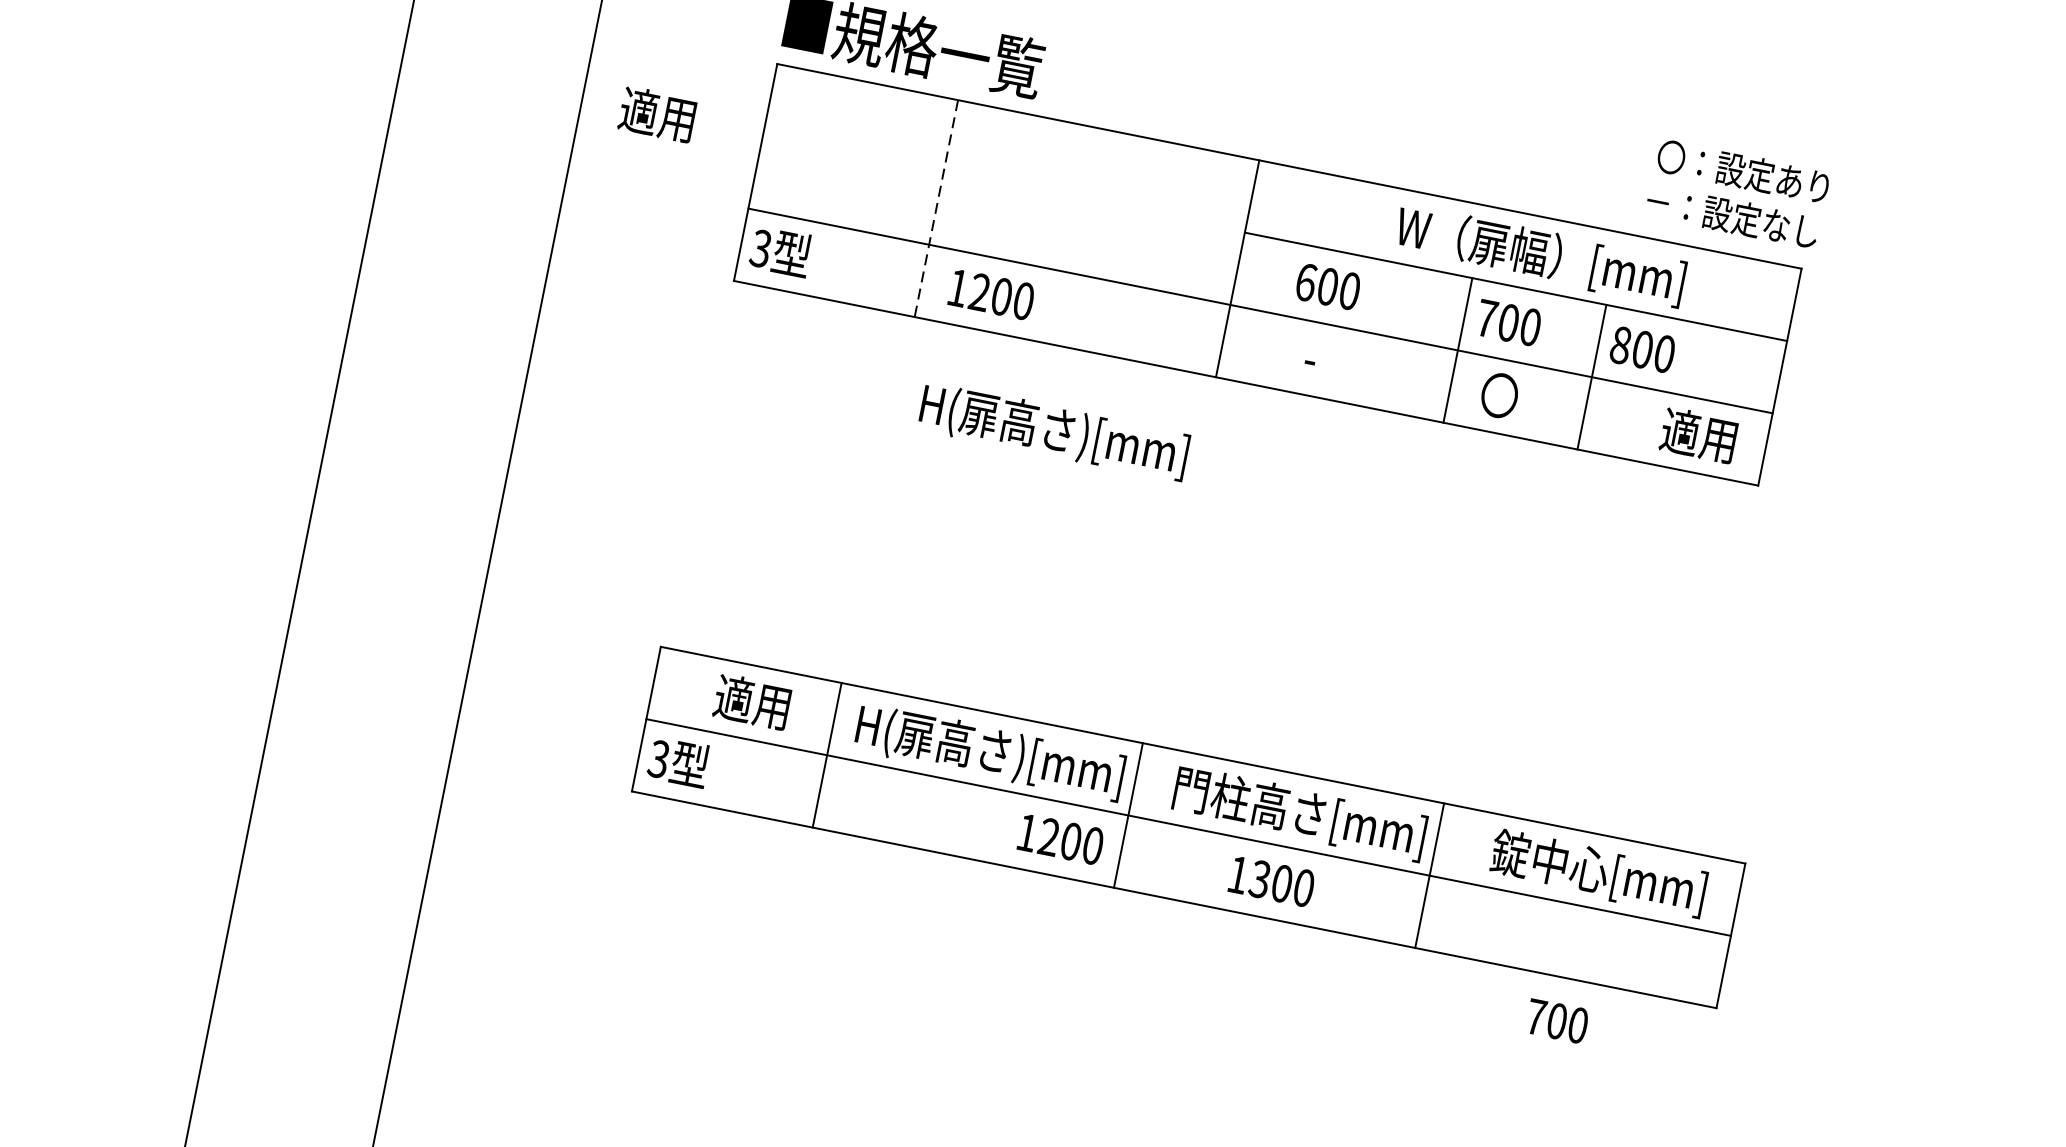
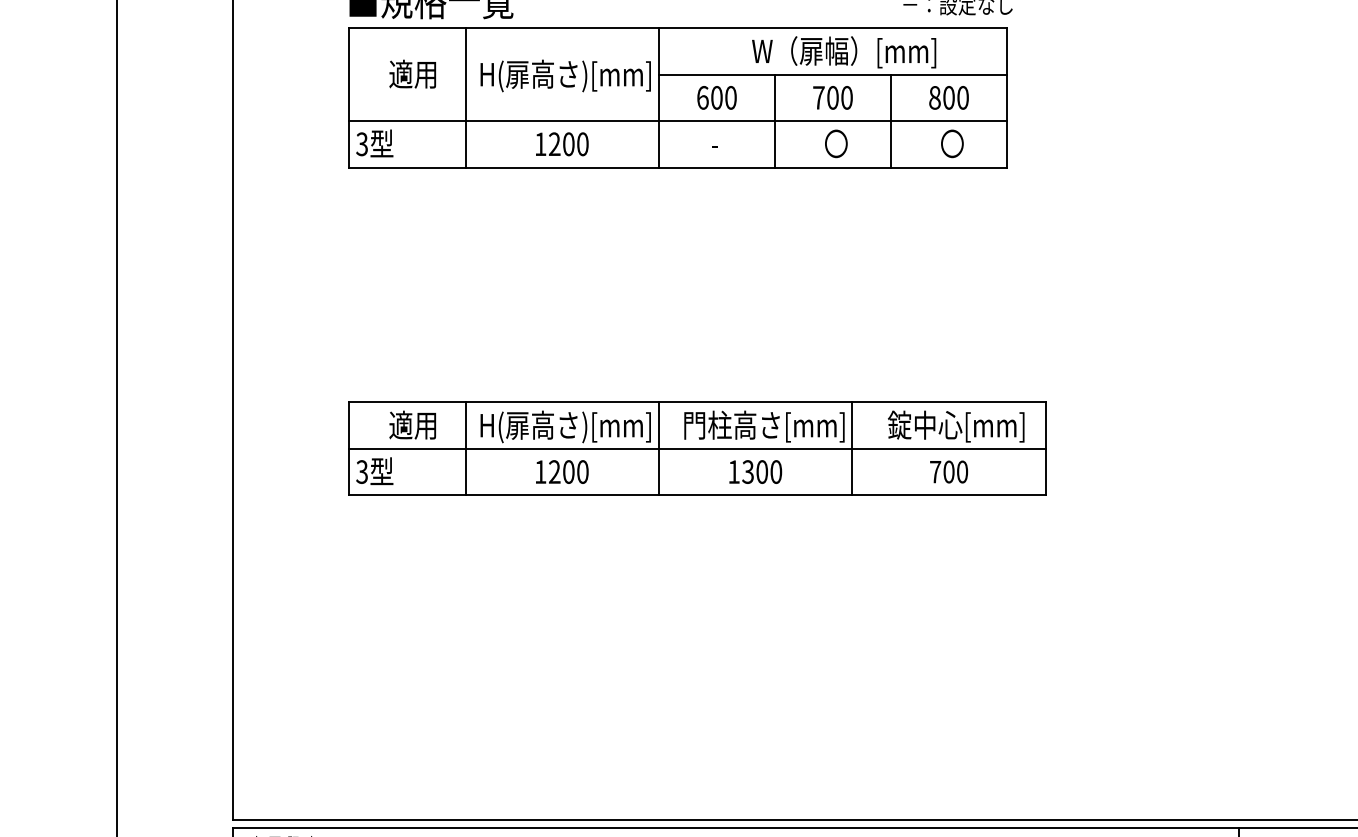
text: (657, 113) -> (412, 73), moved
line: (936, 207) -> (465, 97), dashed -> solid
text: (991, 295) -> (562, 144), moved
text: (1642, 348) -> (948, 97), moved
line: (1457, 349) -> (774, 120), moved
text: (1053, 430) -> (565, 75), moved
text: (1699, 434) -> (964, 143), 適用 -> 〇
text: (1061, 838) -> (562, 471), moved
text: (1556, 1020) -> (948, 471), moved

